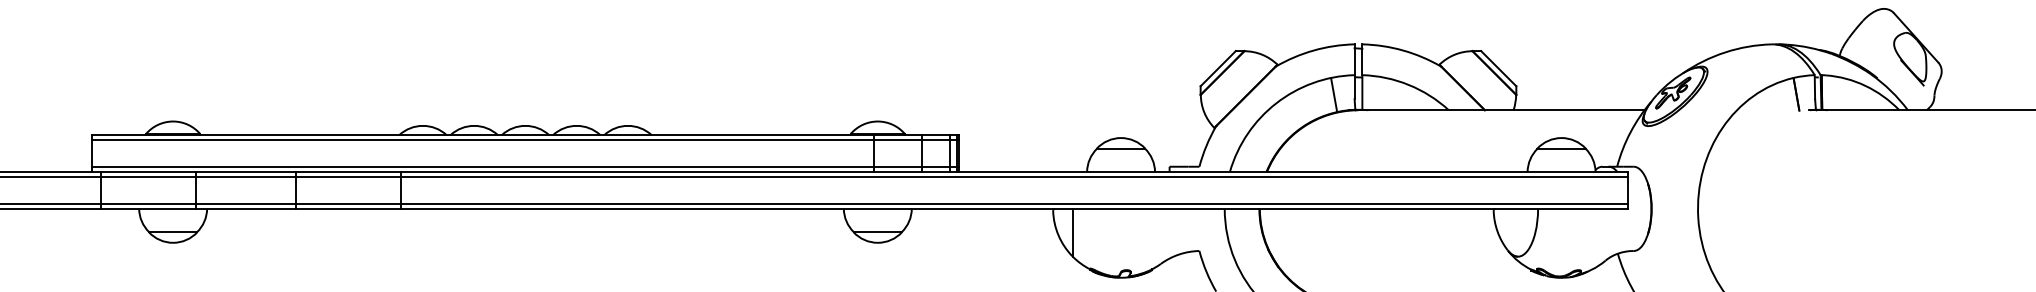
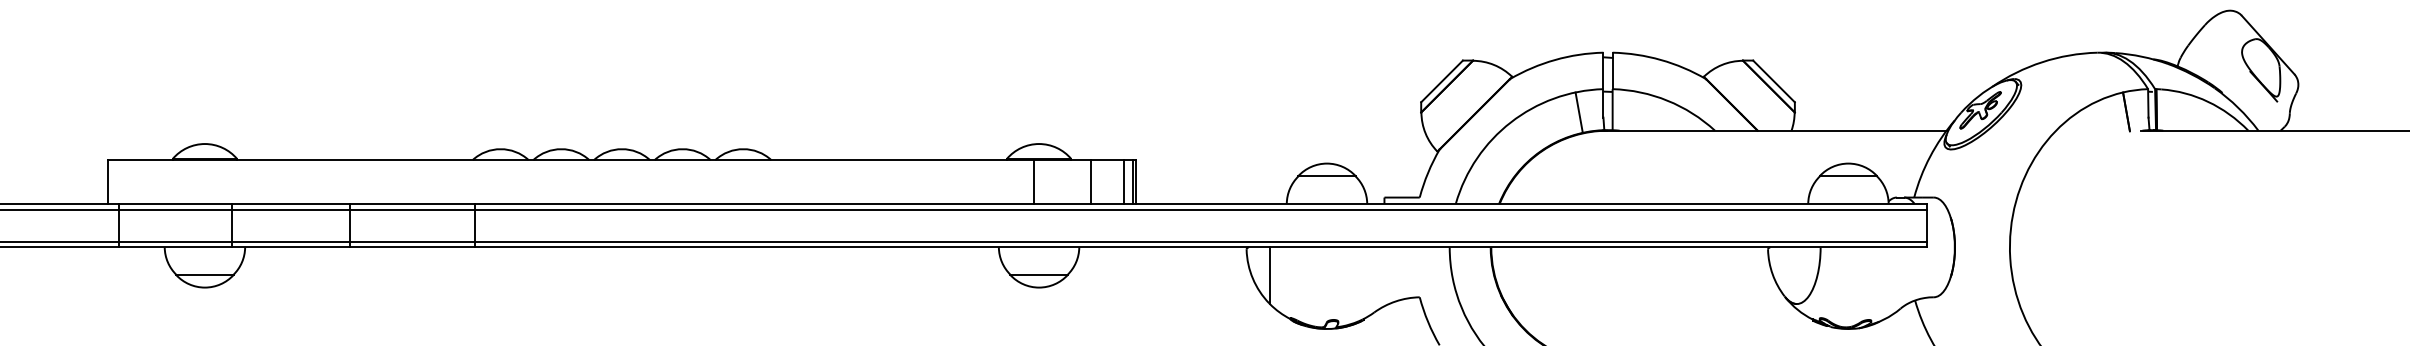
line: (525, 139) -> (622, 165), removed
line: (525, 167) -> (622, 198), removed

